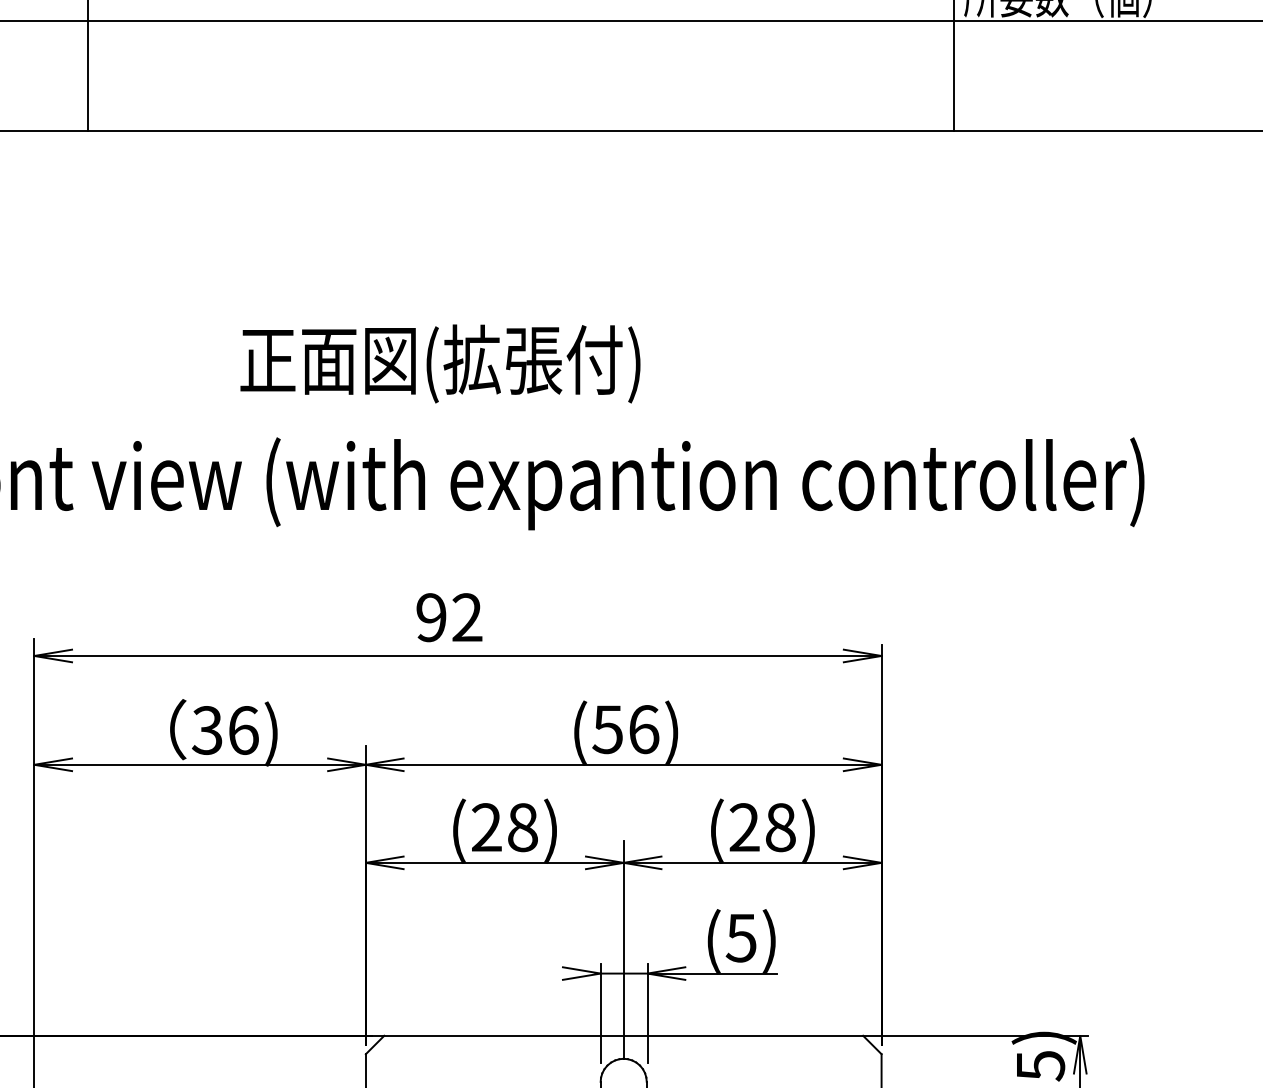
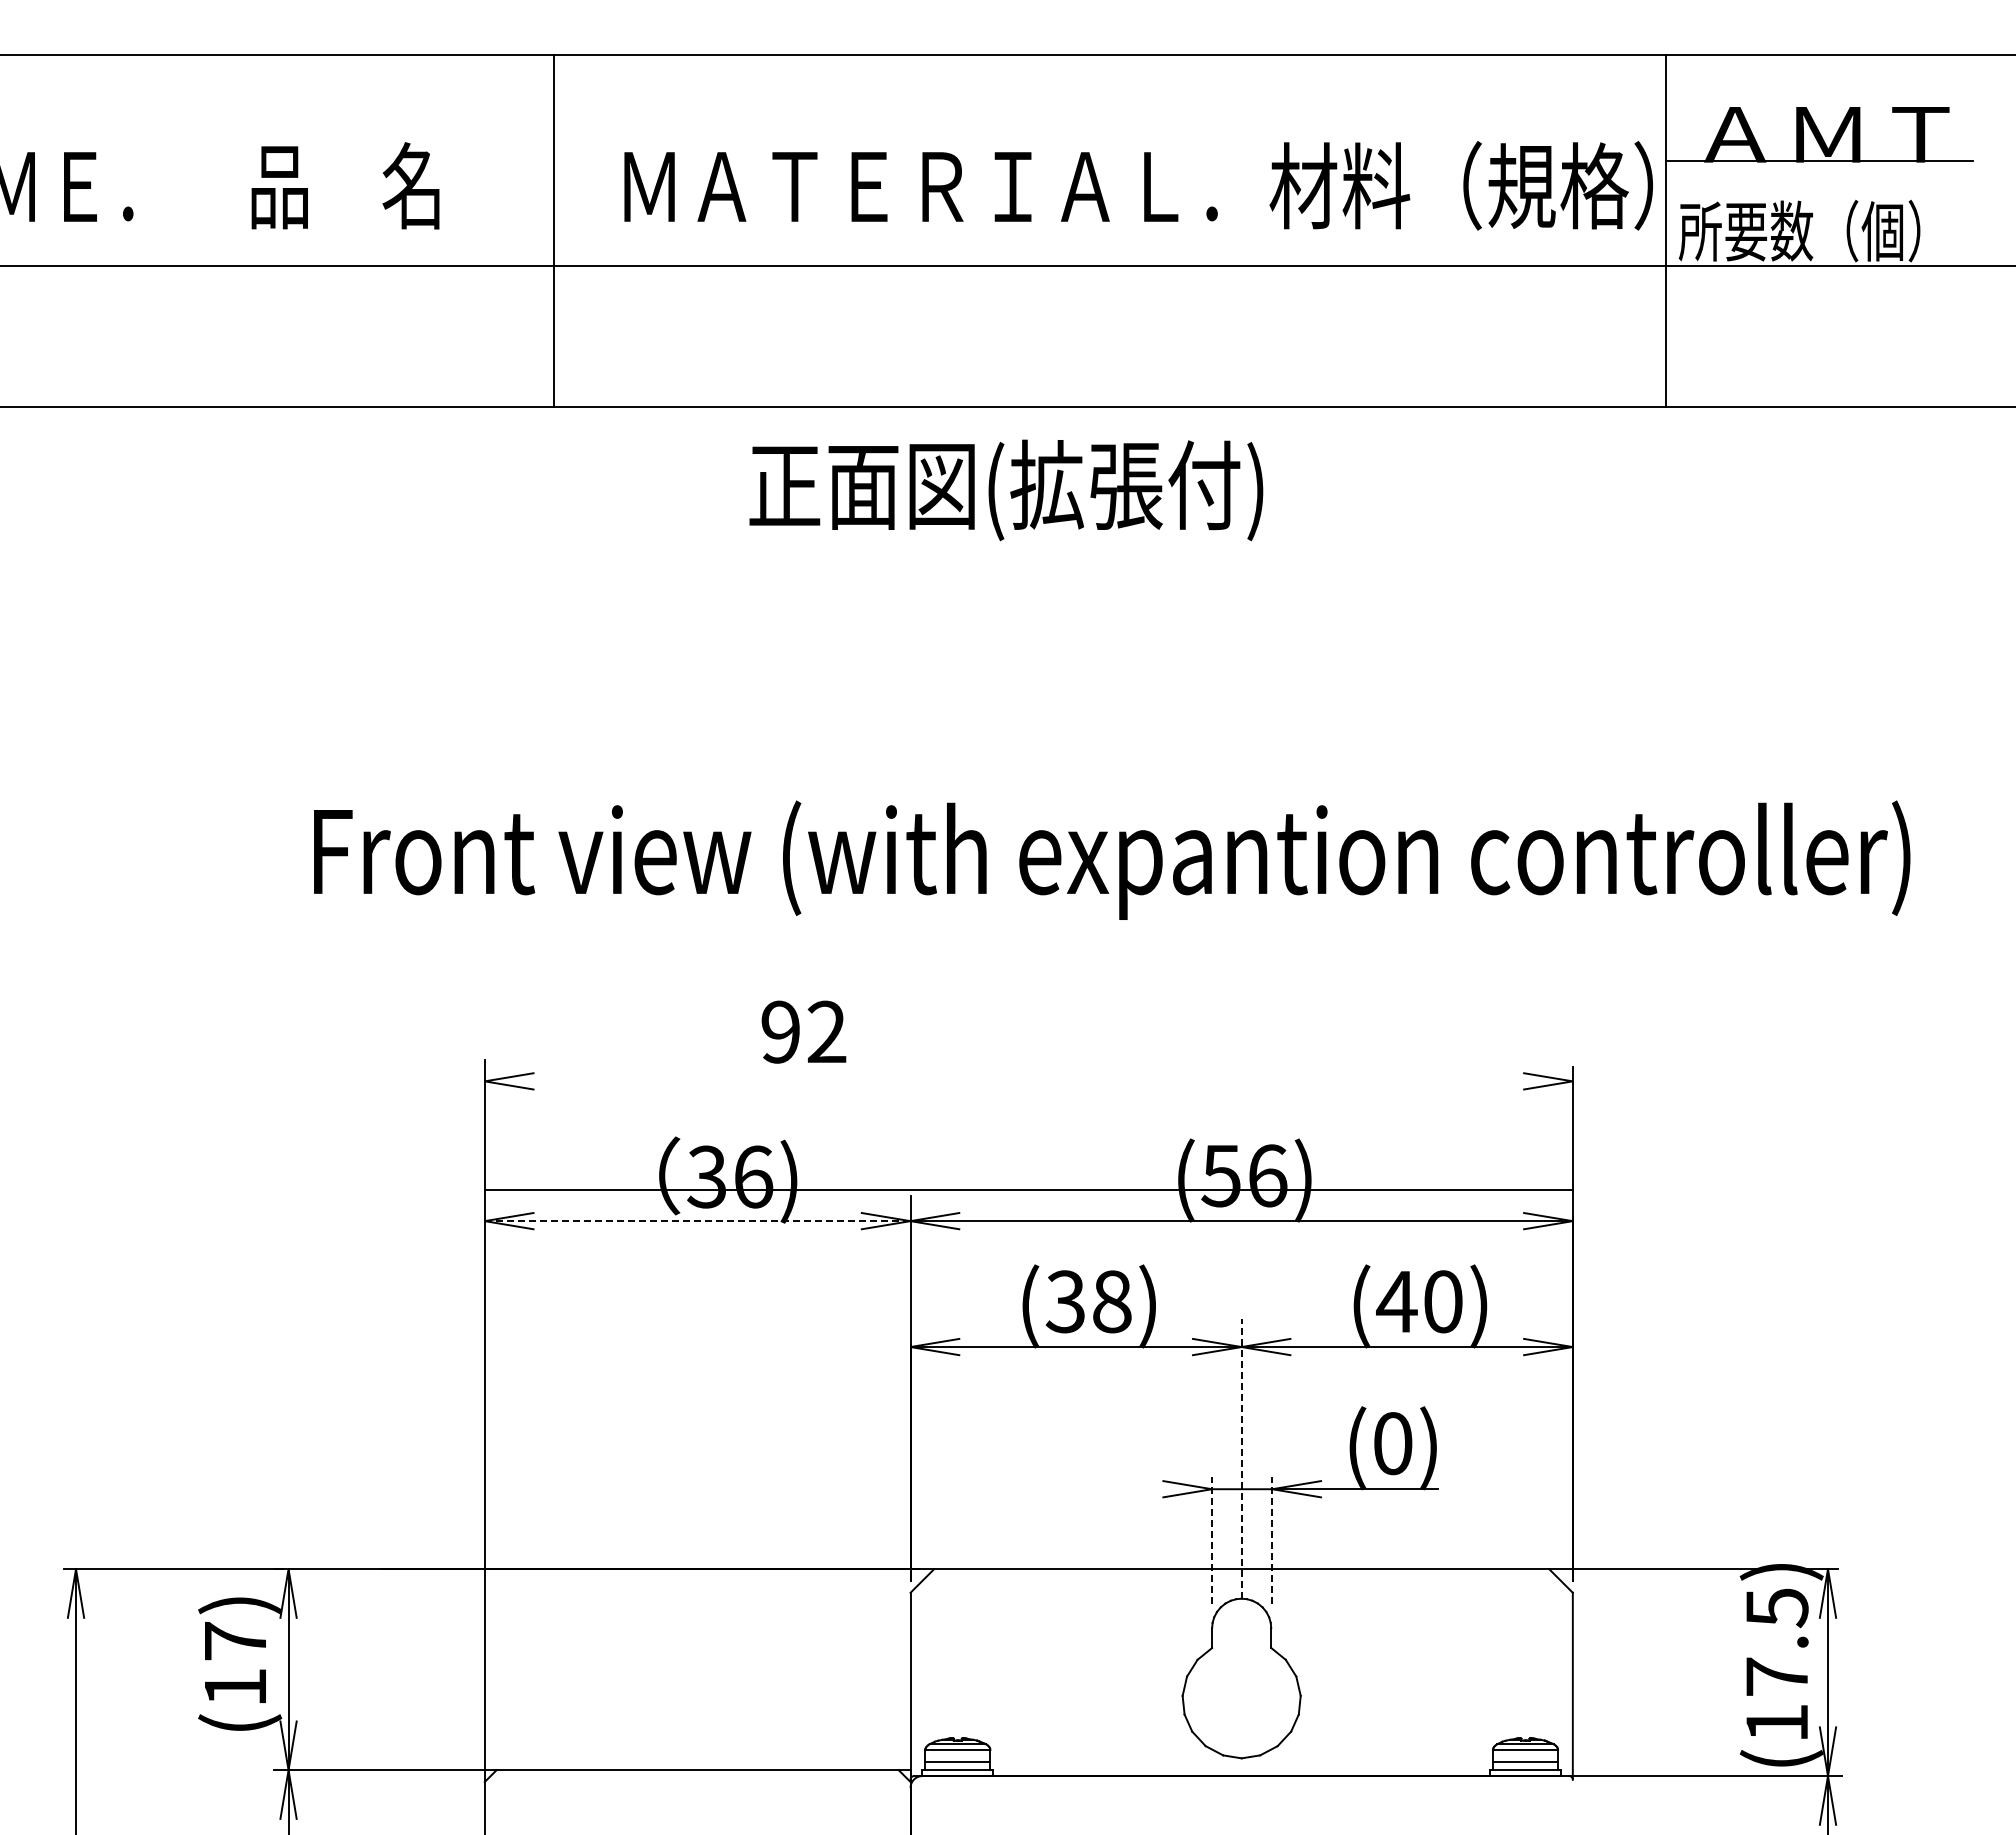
text: (440, 364) -> (1006, 490), moved
text: (449, 617) -> (803, 1031), moved
line: (457, 656) -> (1028, 1190), moved
line: (199, 765) -> (697, 1221), solid -> dashed
text: (486, 827) -> (1065, 1301), (28) -> (38)
text: (762, 827) -> (1419, 1301), (28) -> (40)
text: (741, 937) -> (1392, 1443), (5) -> (0)
line: (623, 949) -> (1241, 1458), solid -> dashed
line: (600, 1013) -> (1212, 1540), solid -> dashed
line: (647, 1013) -> (1272, 1540), solid -> dashed

